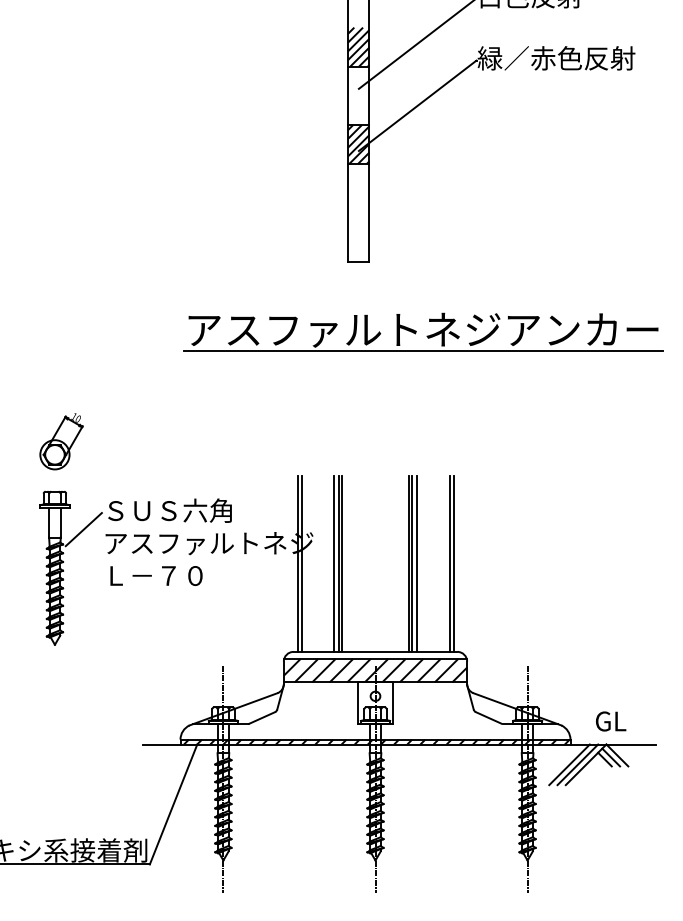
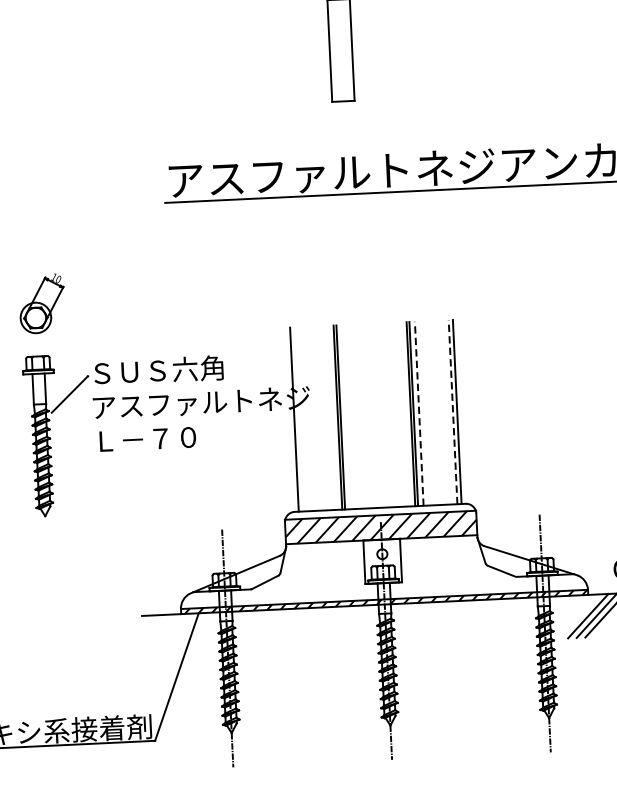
line: (301, 563) -> (298, 419), removed
line: (333, 563) -> (332, 417), removed
line: (417, 563) -> (419, 413), solid -> dashed
line: (449, 563) -> (453, 411), solid -> dashed

